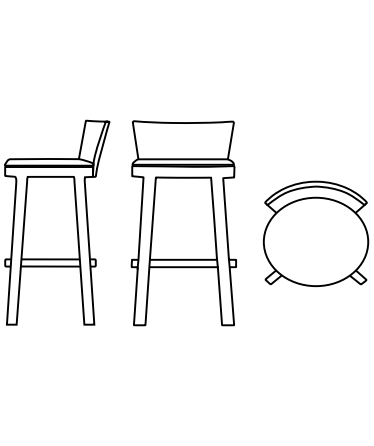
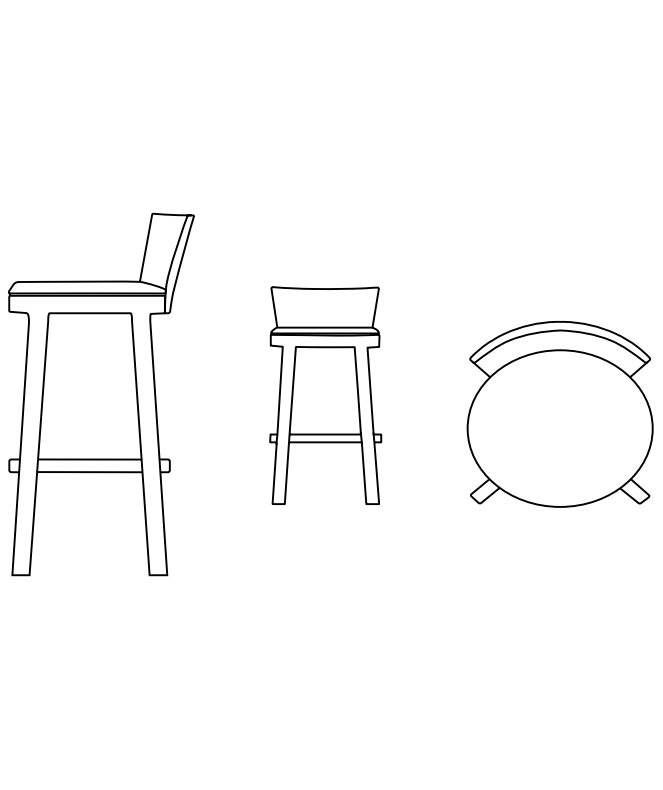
part: (183, 223) -> (325, 395), size x0.6

